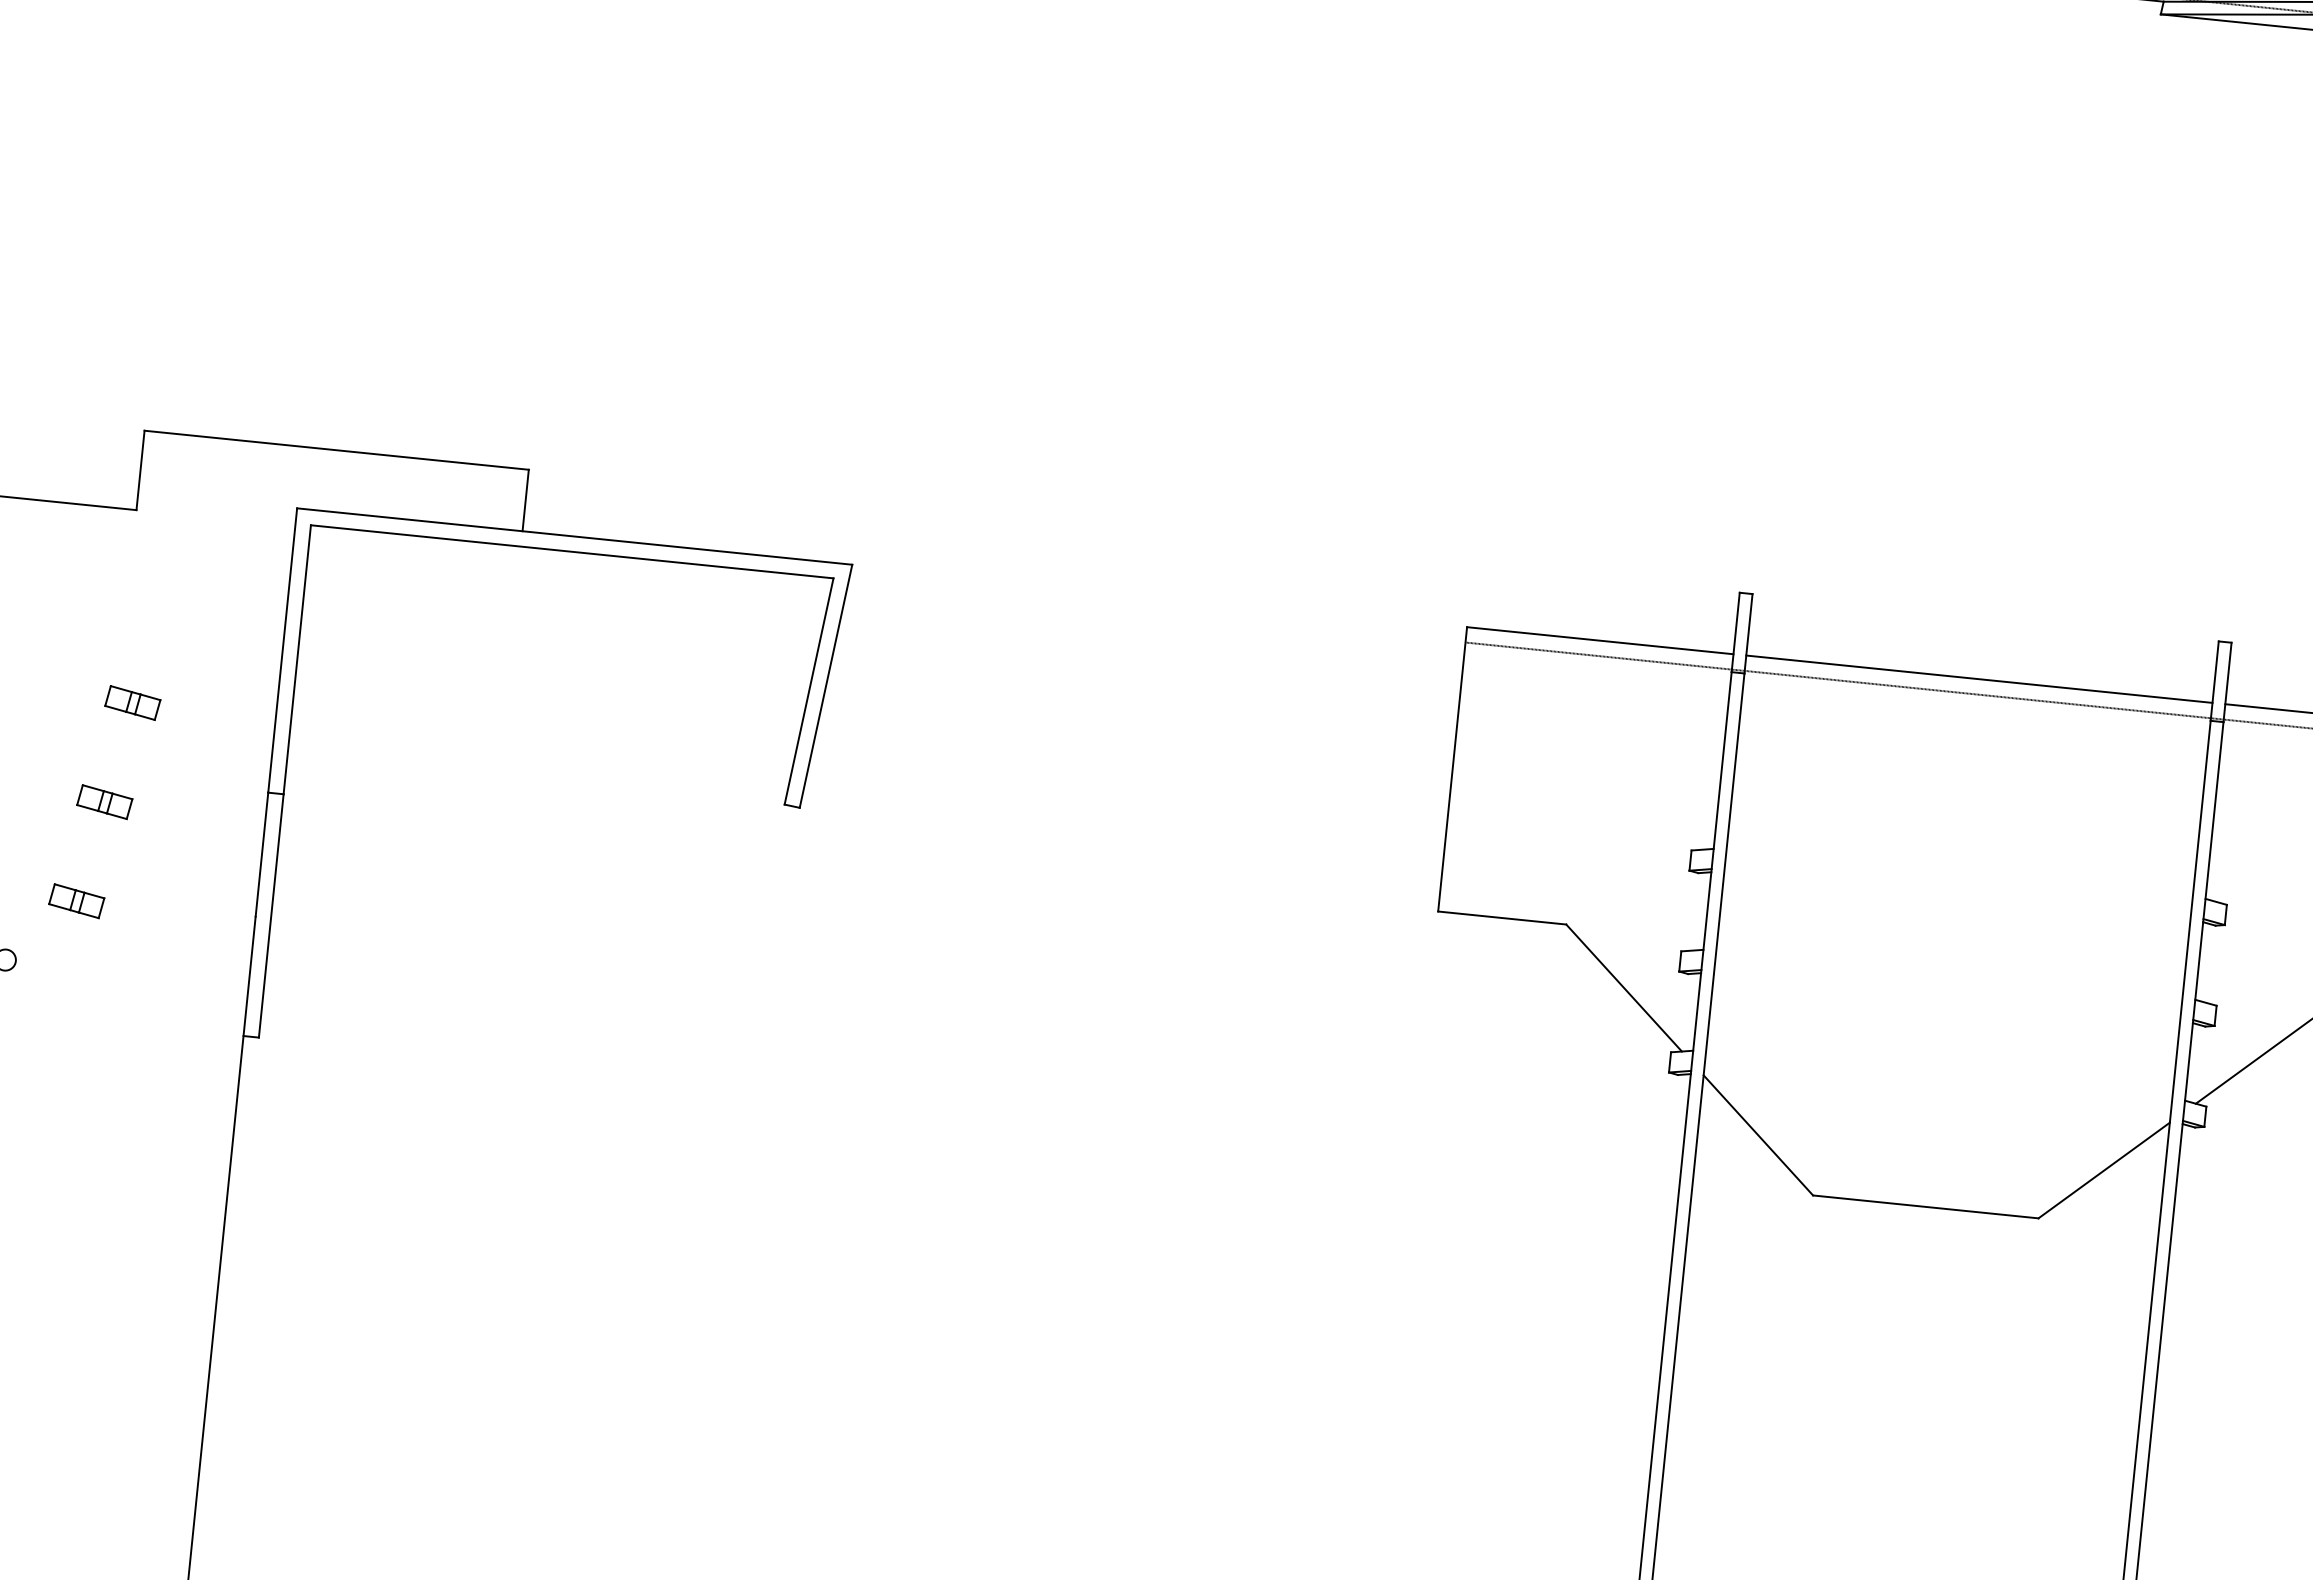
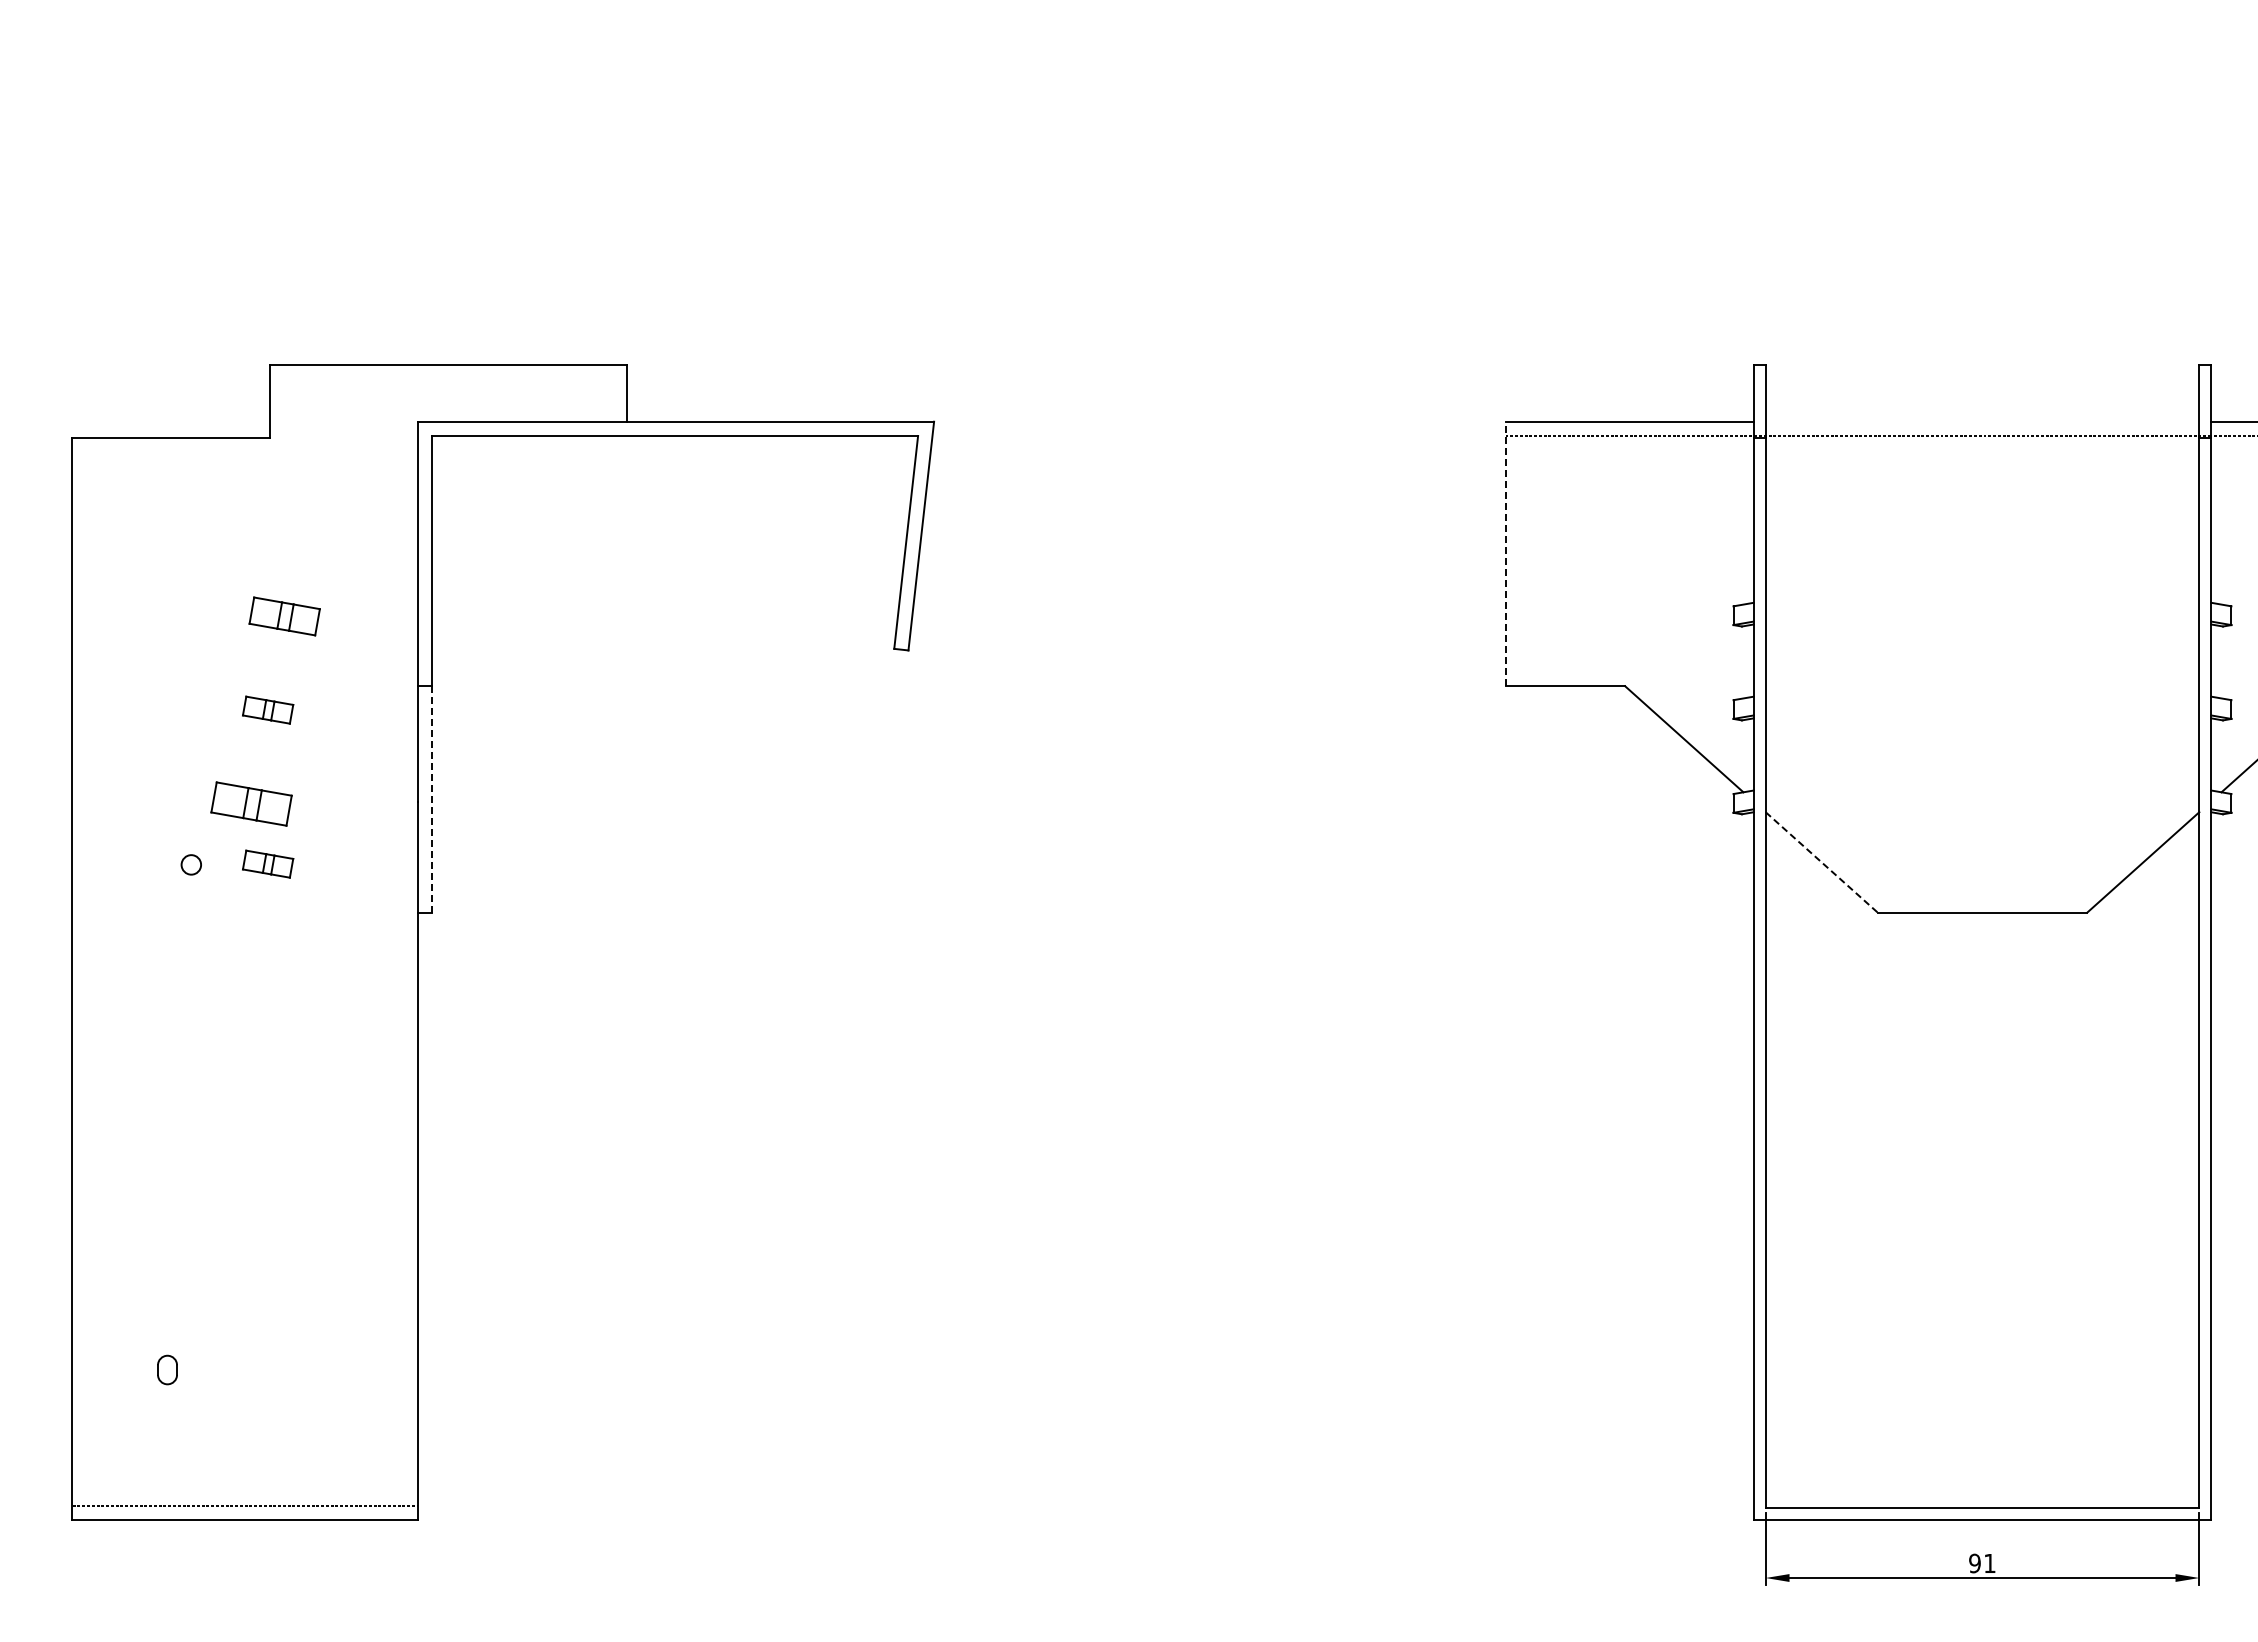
line: (1979, 678) -> (1982, 421), removed
part: (132, 702) -> (284, 615), size x1.4
line: (1452, 768) -> (1505, 553), solid -> dashed
part: (76, 900) -> (251, 803), size x1.6
line: (271, 916) -> (432, 799), solid -> dashed
part: (88, 967) -> (268, 863), added
line: (1759, 1135) -> (1822, 862), solid -> dashed

